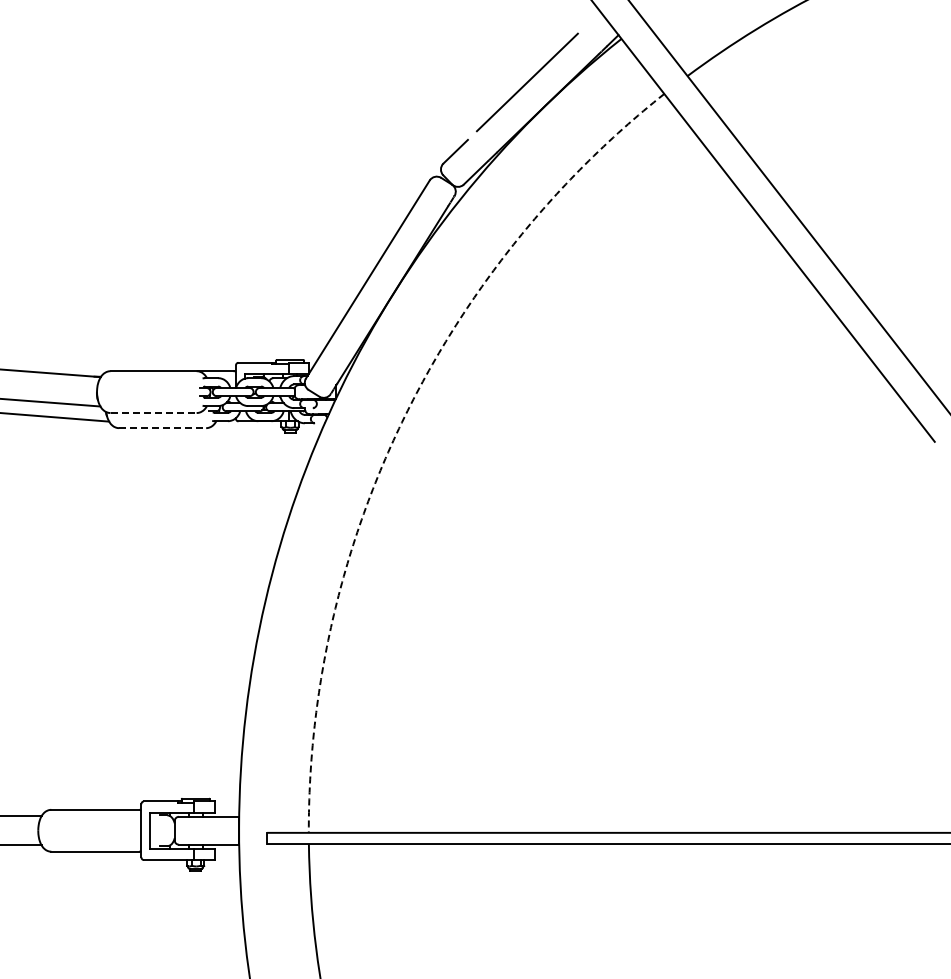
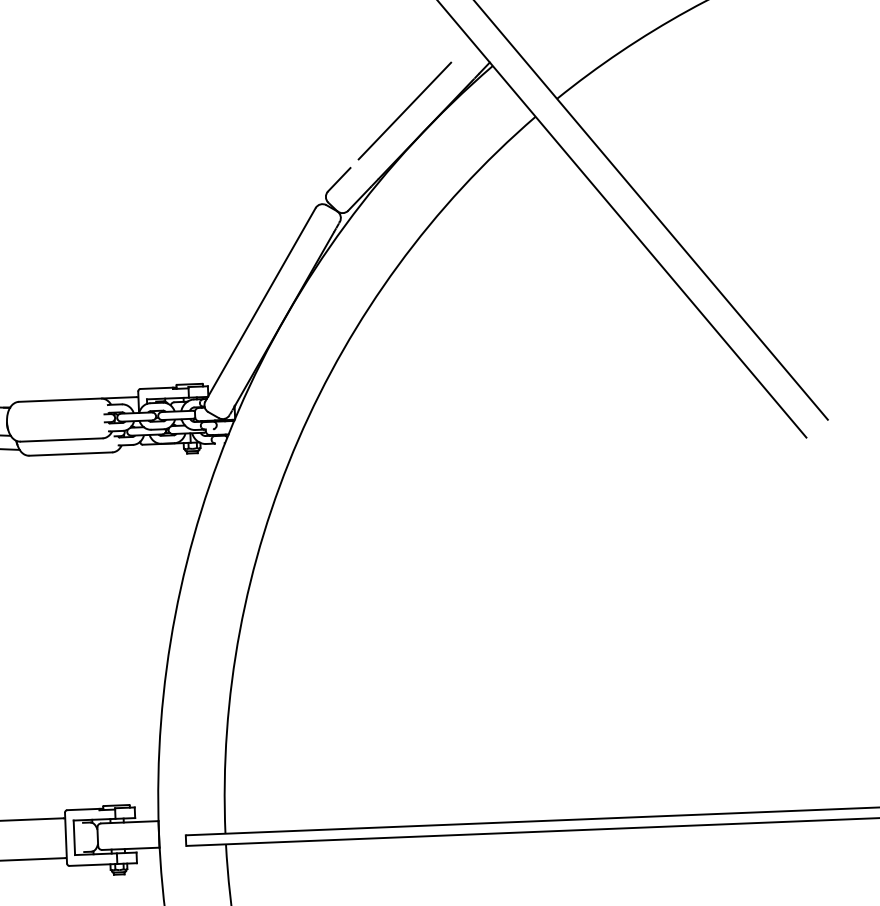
line: (154, 413) -> (62, 440), dashed -> solid
arc: (401, 422) -> (298, 439), dashed -> solid
line: (163, 428) -> (71, 454), dashed -> solid

